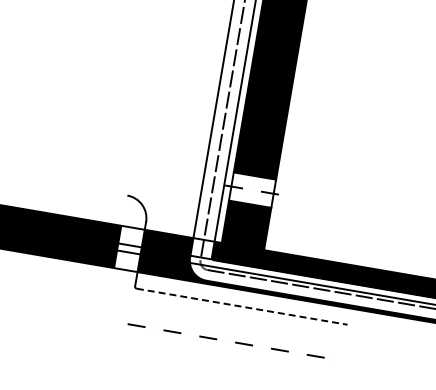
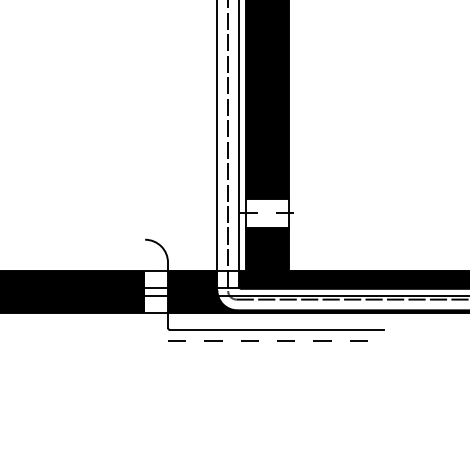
line: (242, 306) -> (277, 329), dashed -> solid
line: (216, 338) -> (258, 340), moved

